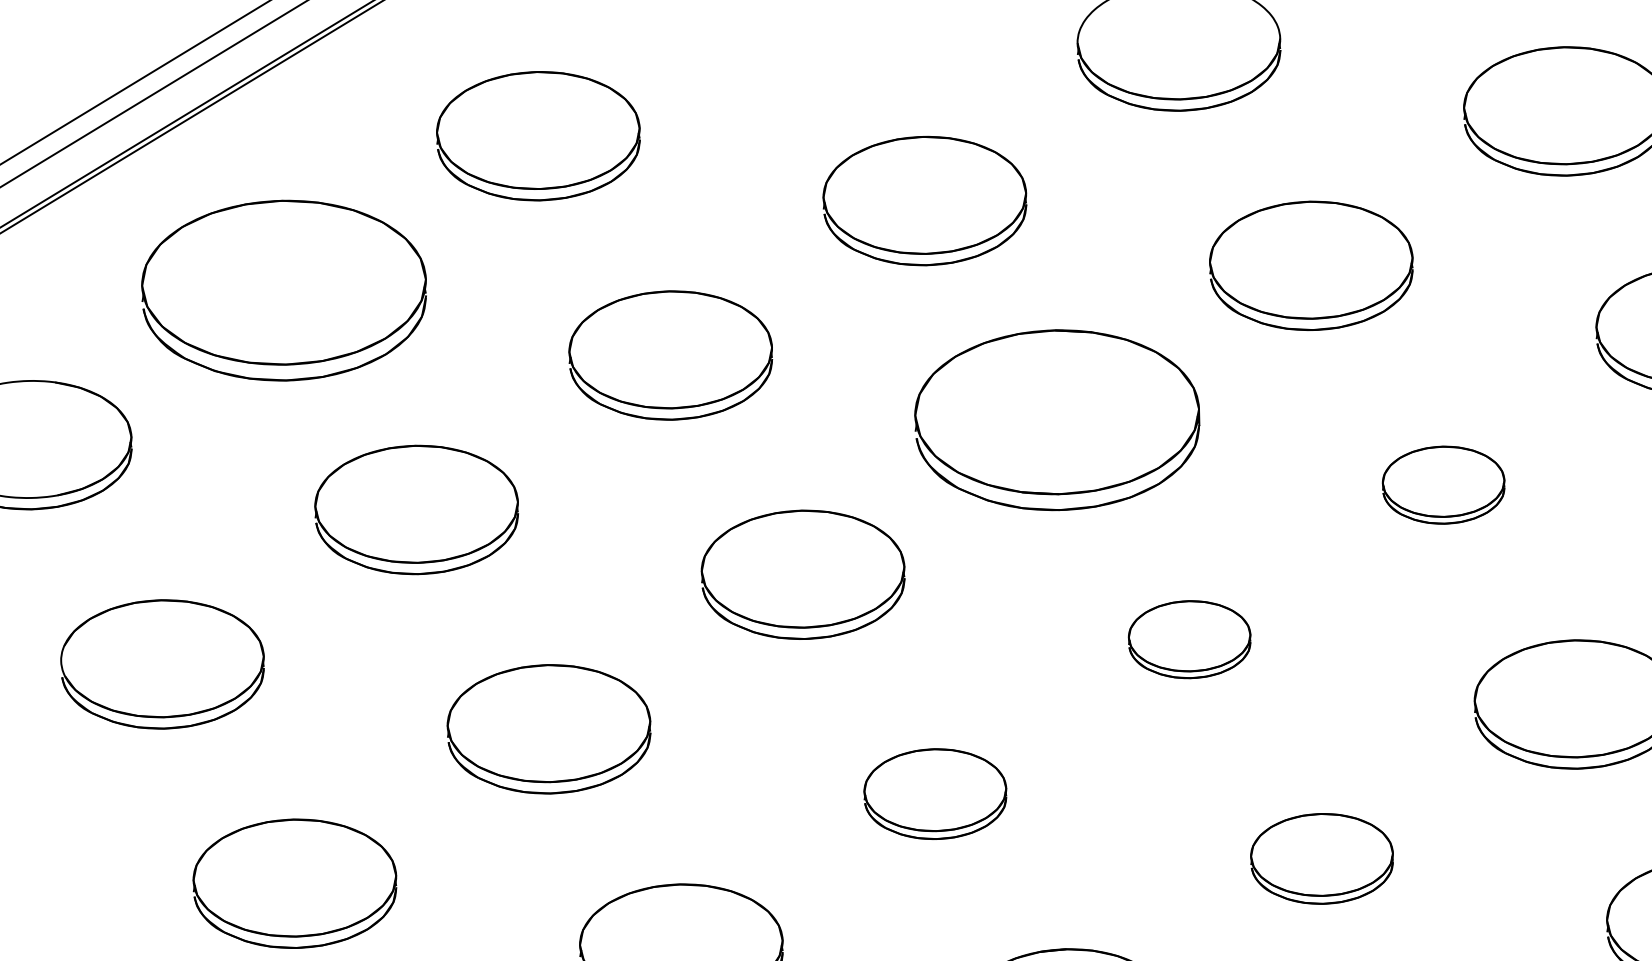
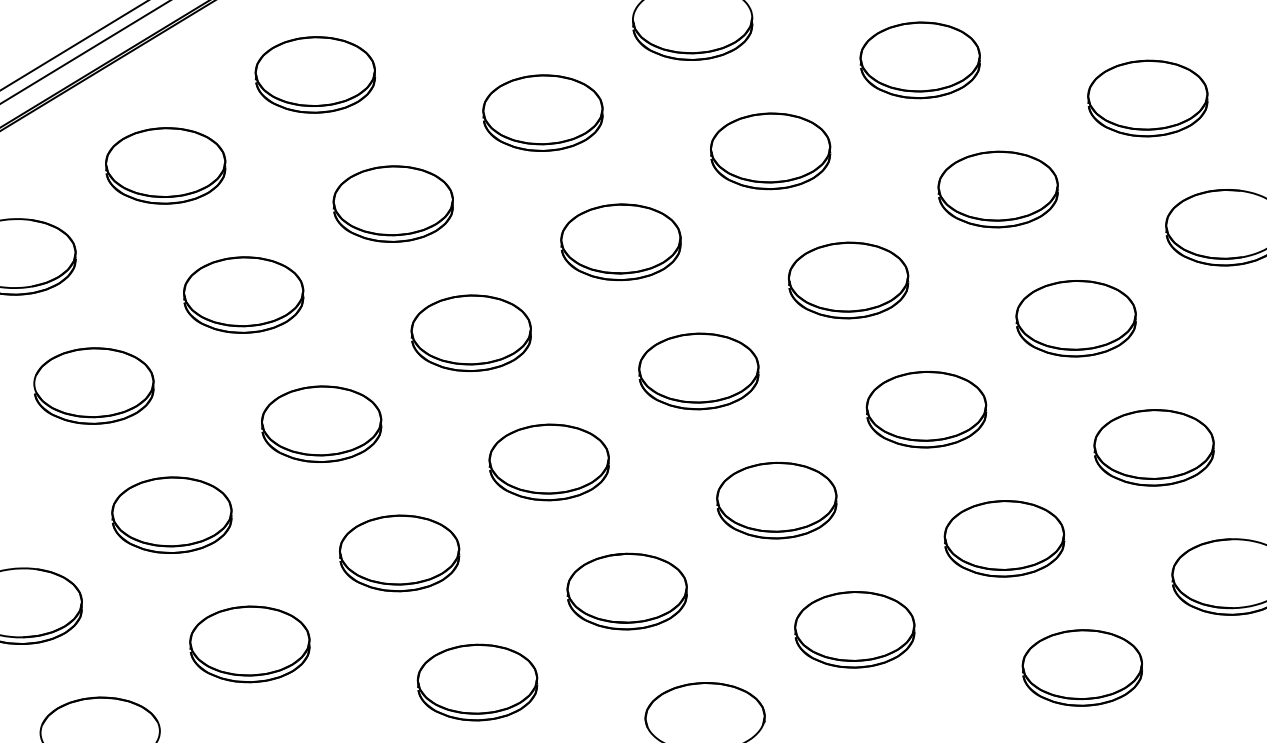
part: (283, 289) -> (165, 165), size x0.71
part: (1056, 420) -> (620, 242), size x0.71
part: (1443, 485) -> (848, 280), size x1.67
part: (1188, 639) -> (698, 371), size x1.67
part: (934, 794) -> (548, 462), size x1.43
part: (1321, 858) -> (776, 500), size x1.43

